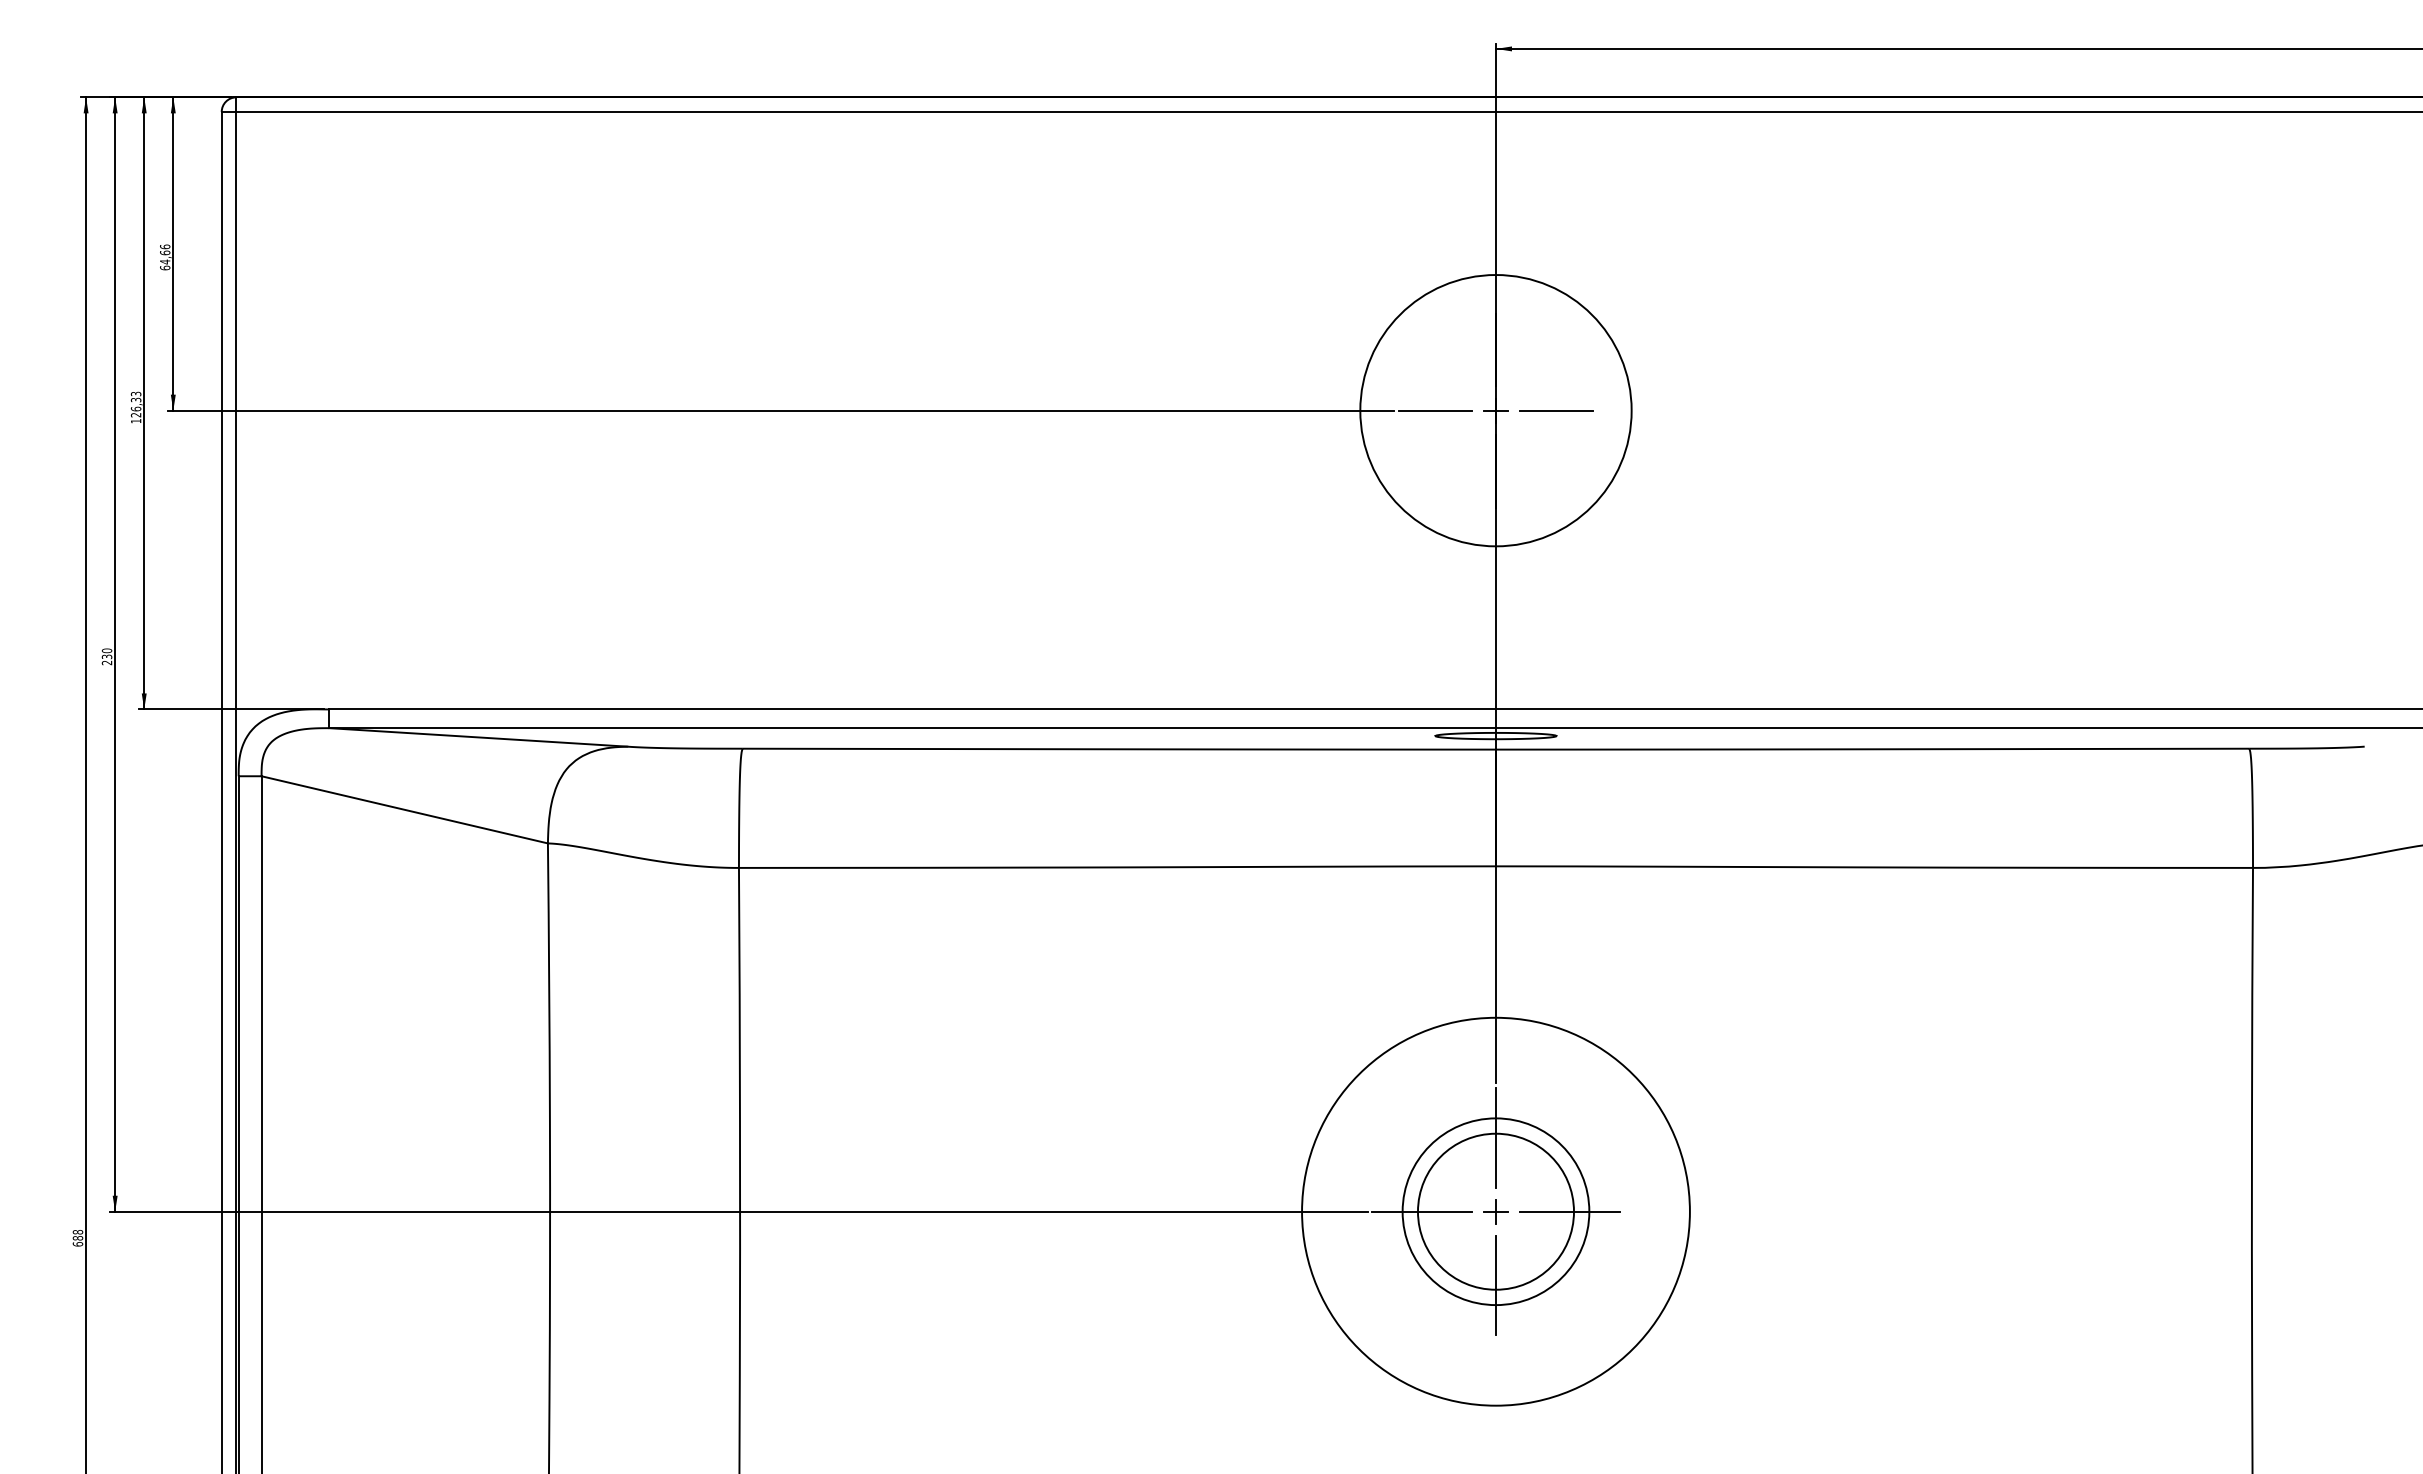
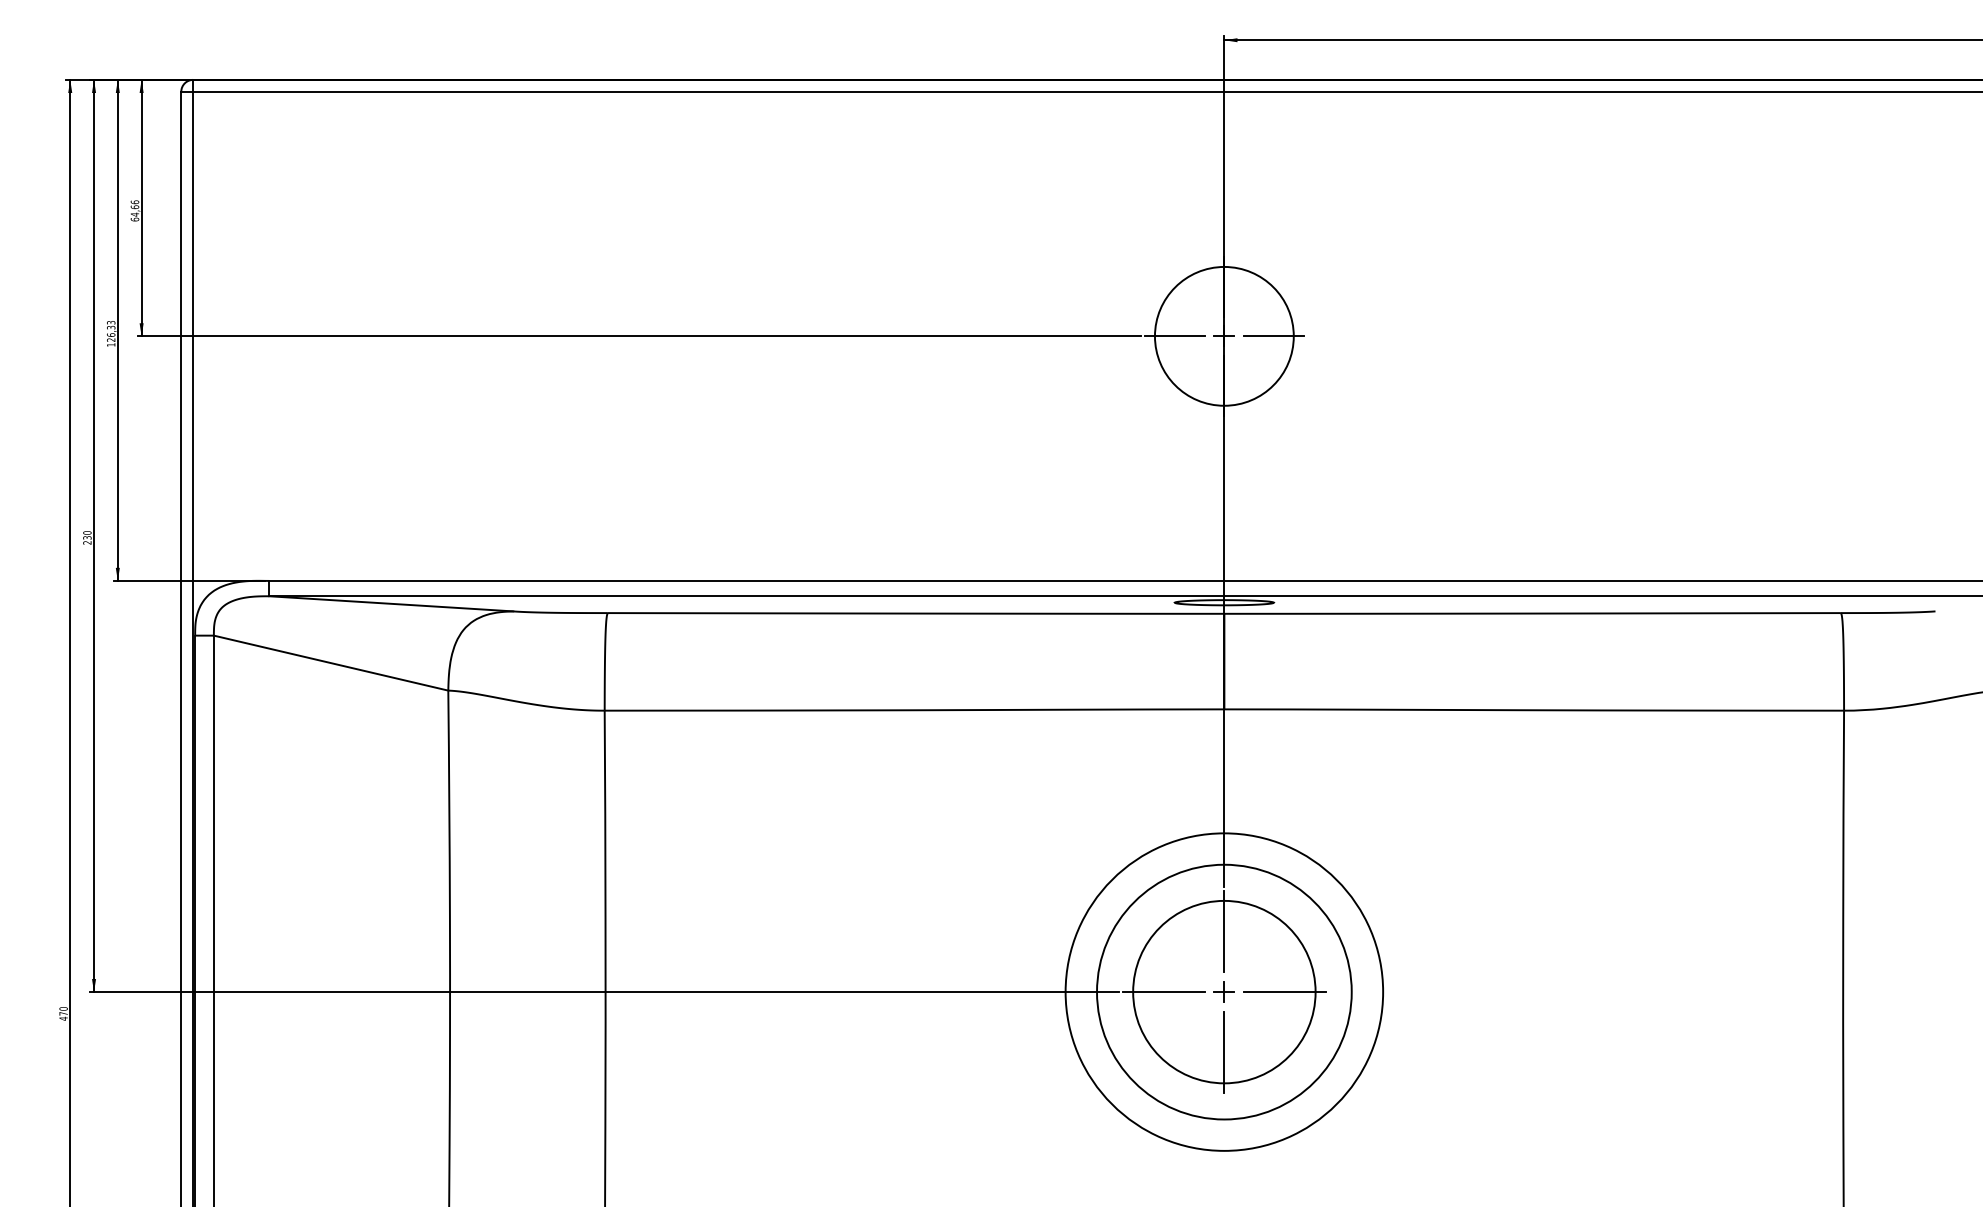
circle: (1495, 410) -> (1223, 336), size x0.62
circle: (1495, 1211) -> (1223, 991), size x1.43
circle: (1495, 1211) -> (1223, 991), size x1.67
text: (77, 1237) -> (63, 1013), 688 -> 470

